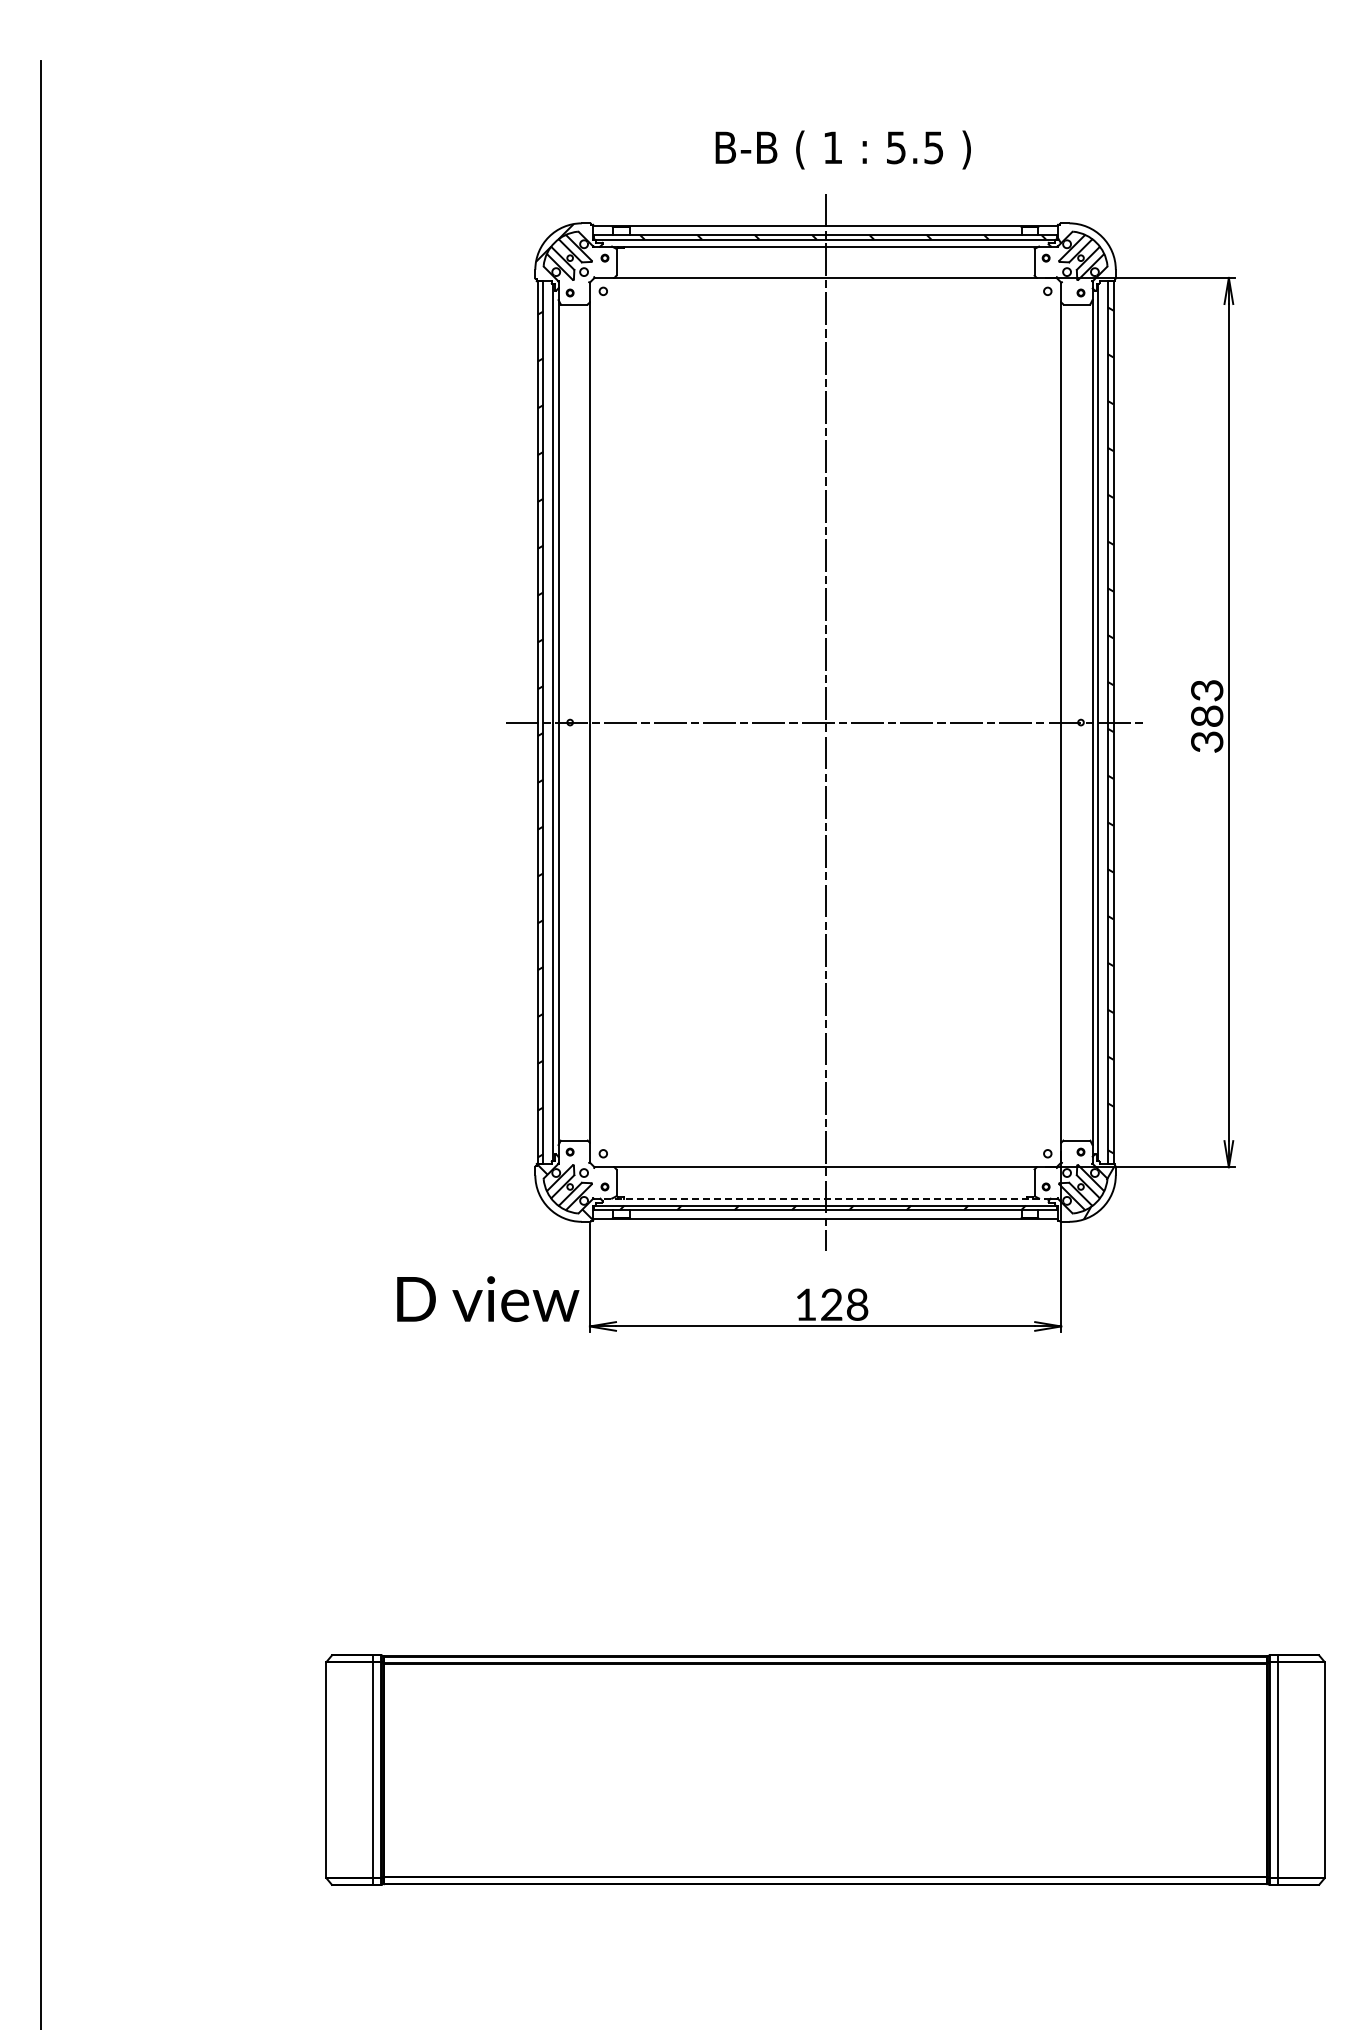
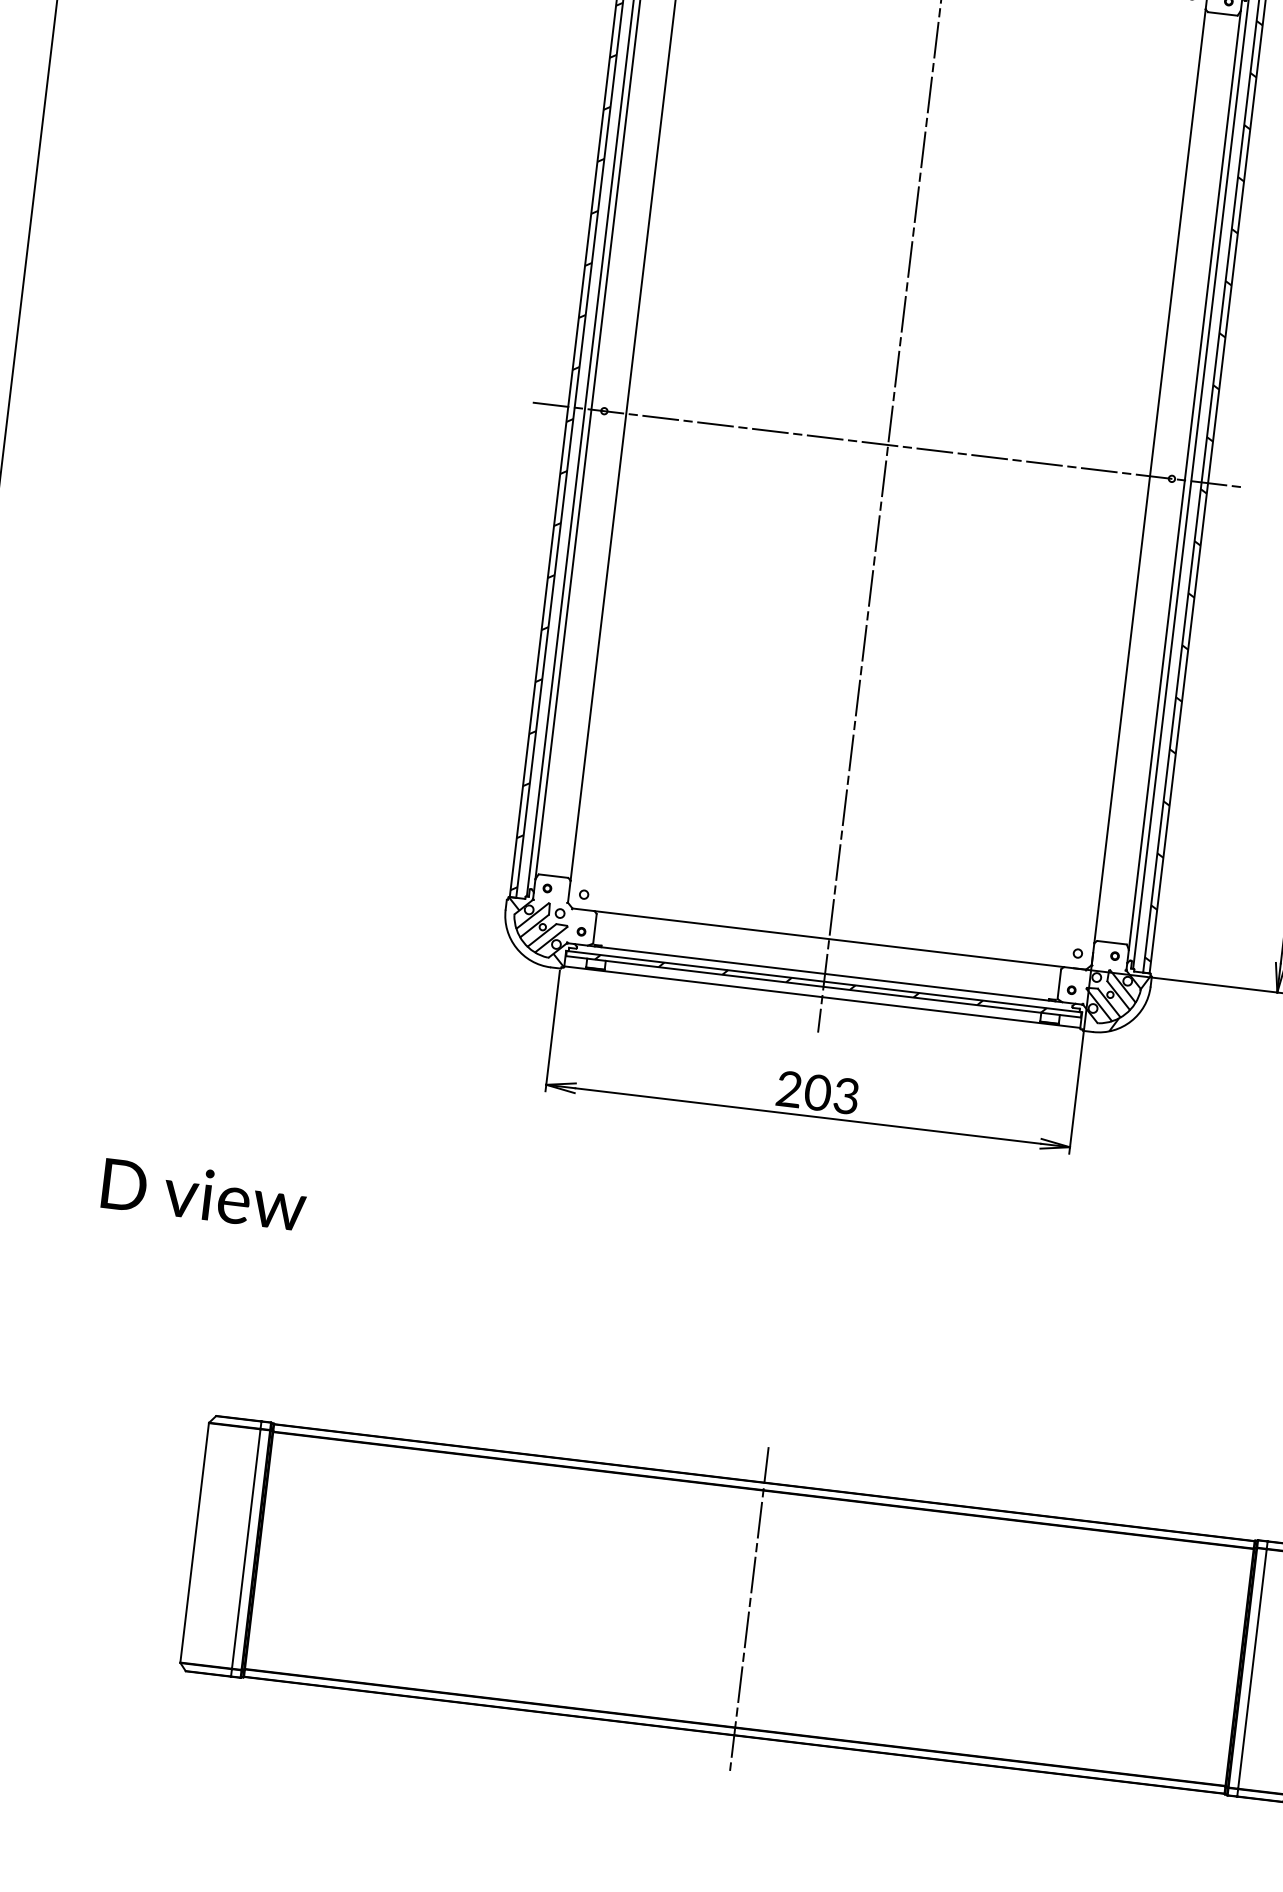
line: (825, 1198) -> (825, 973), dashed -> solid
text: (488, 1298) -> (204, 1194), moved
text: (831, 1304) -> (817, 1092), 128 -> 203
line: (825, 1769) -> (749, 1608), added

